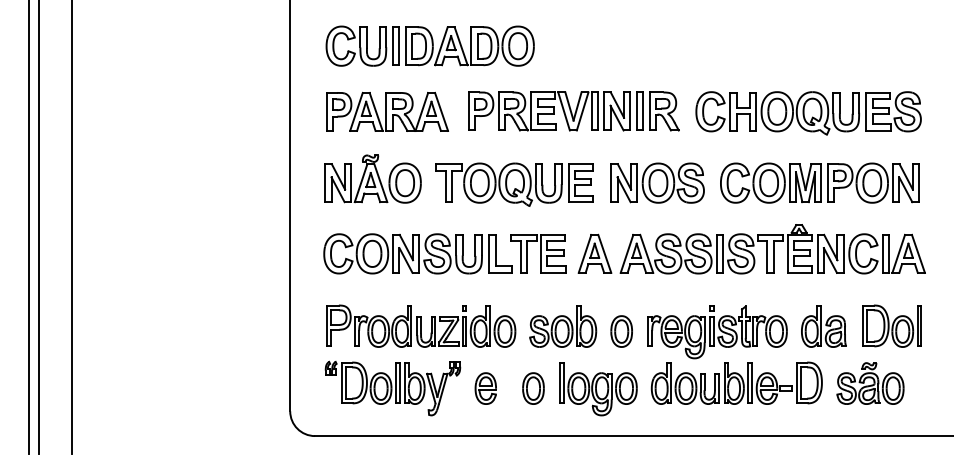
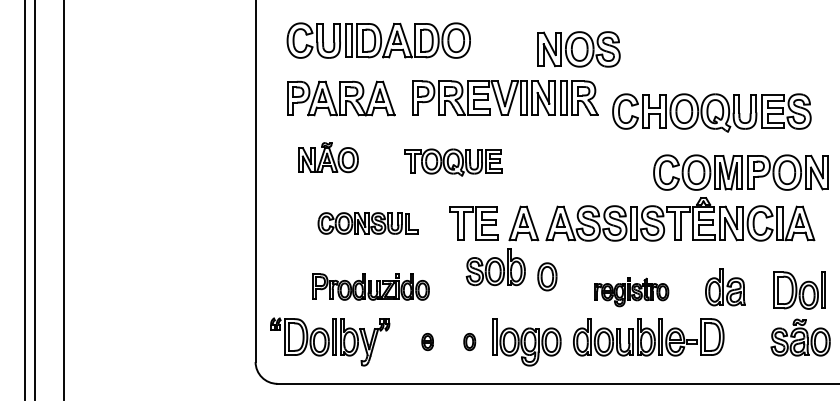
part: (808, 113) -> (711, 113), moved
part: (372, 178) -> (328, 157), size x0.7
part: (657, 182) -> (578, 48), moved
part: (819, 182) -> (740, 172), moved
part: (514, 184) -> (453, 162), size x0.7
part: (417, 253) -> (367, 223), size x0.6
part: (421, 325) -> (371, 286), size x0.7
part: (891, 325) -> (798, 290), moved
part: (563, 326) -> (496, 267), moved
part: (621, 331) -> (547, 276), moved
part: (717, 332) -> (631, 292), size x0.6
part: (870, 383) -> (800, 337), moved
part: (392, 388) -> (329, 341), moved
part: (485, 388) -> (427, 341), size x0.6
part: (533, 388) -> (469, 341), size x0.6

